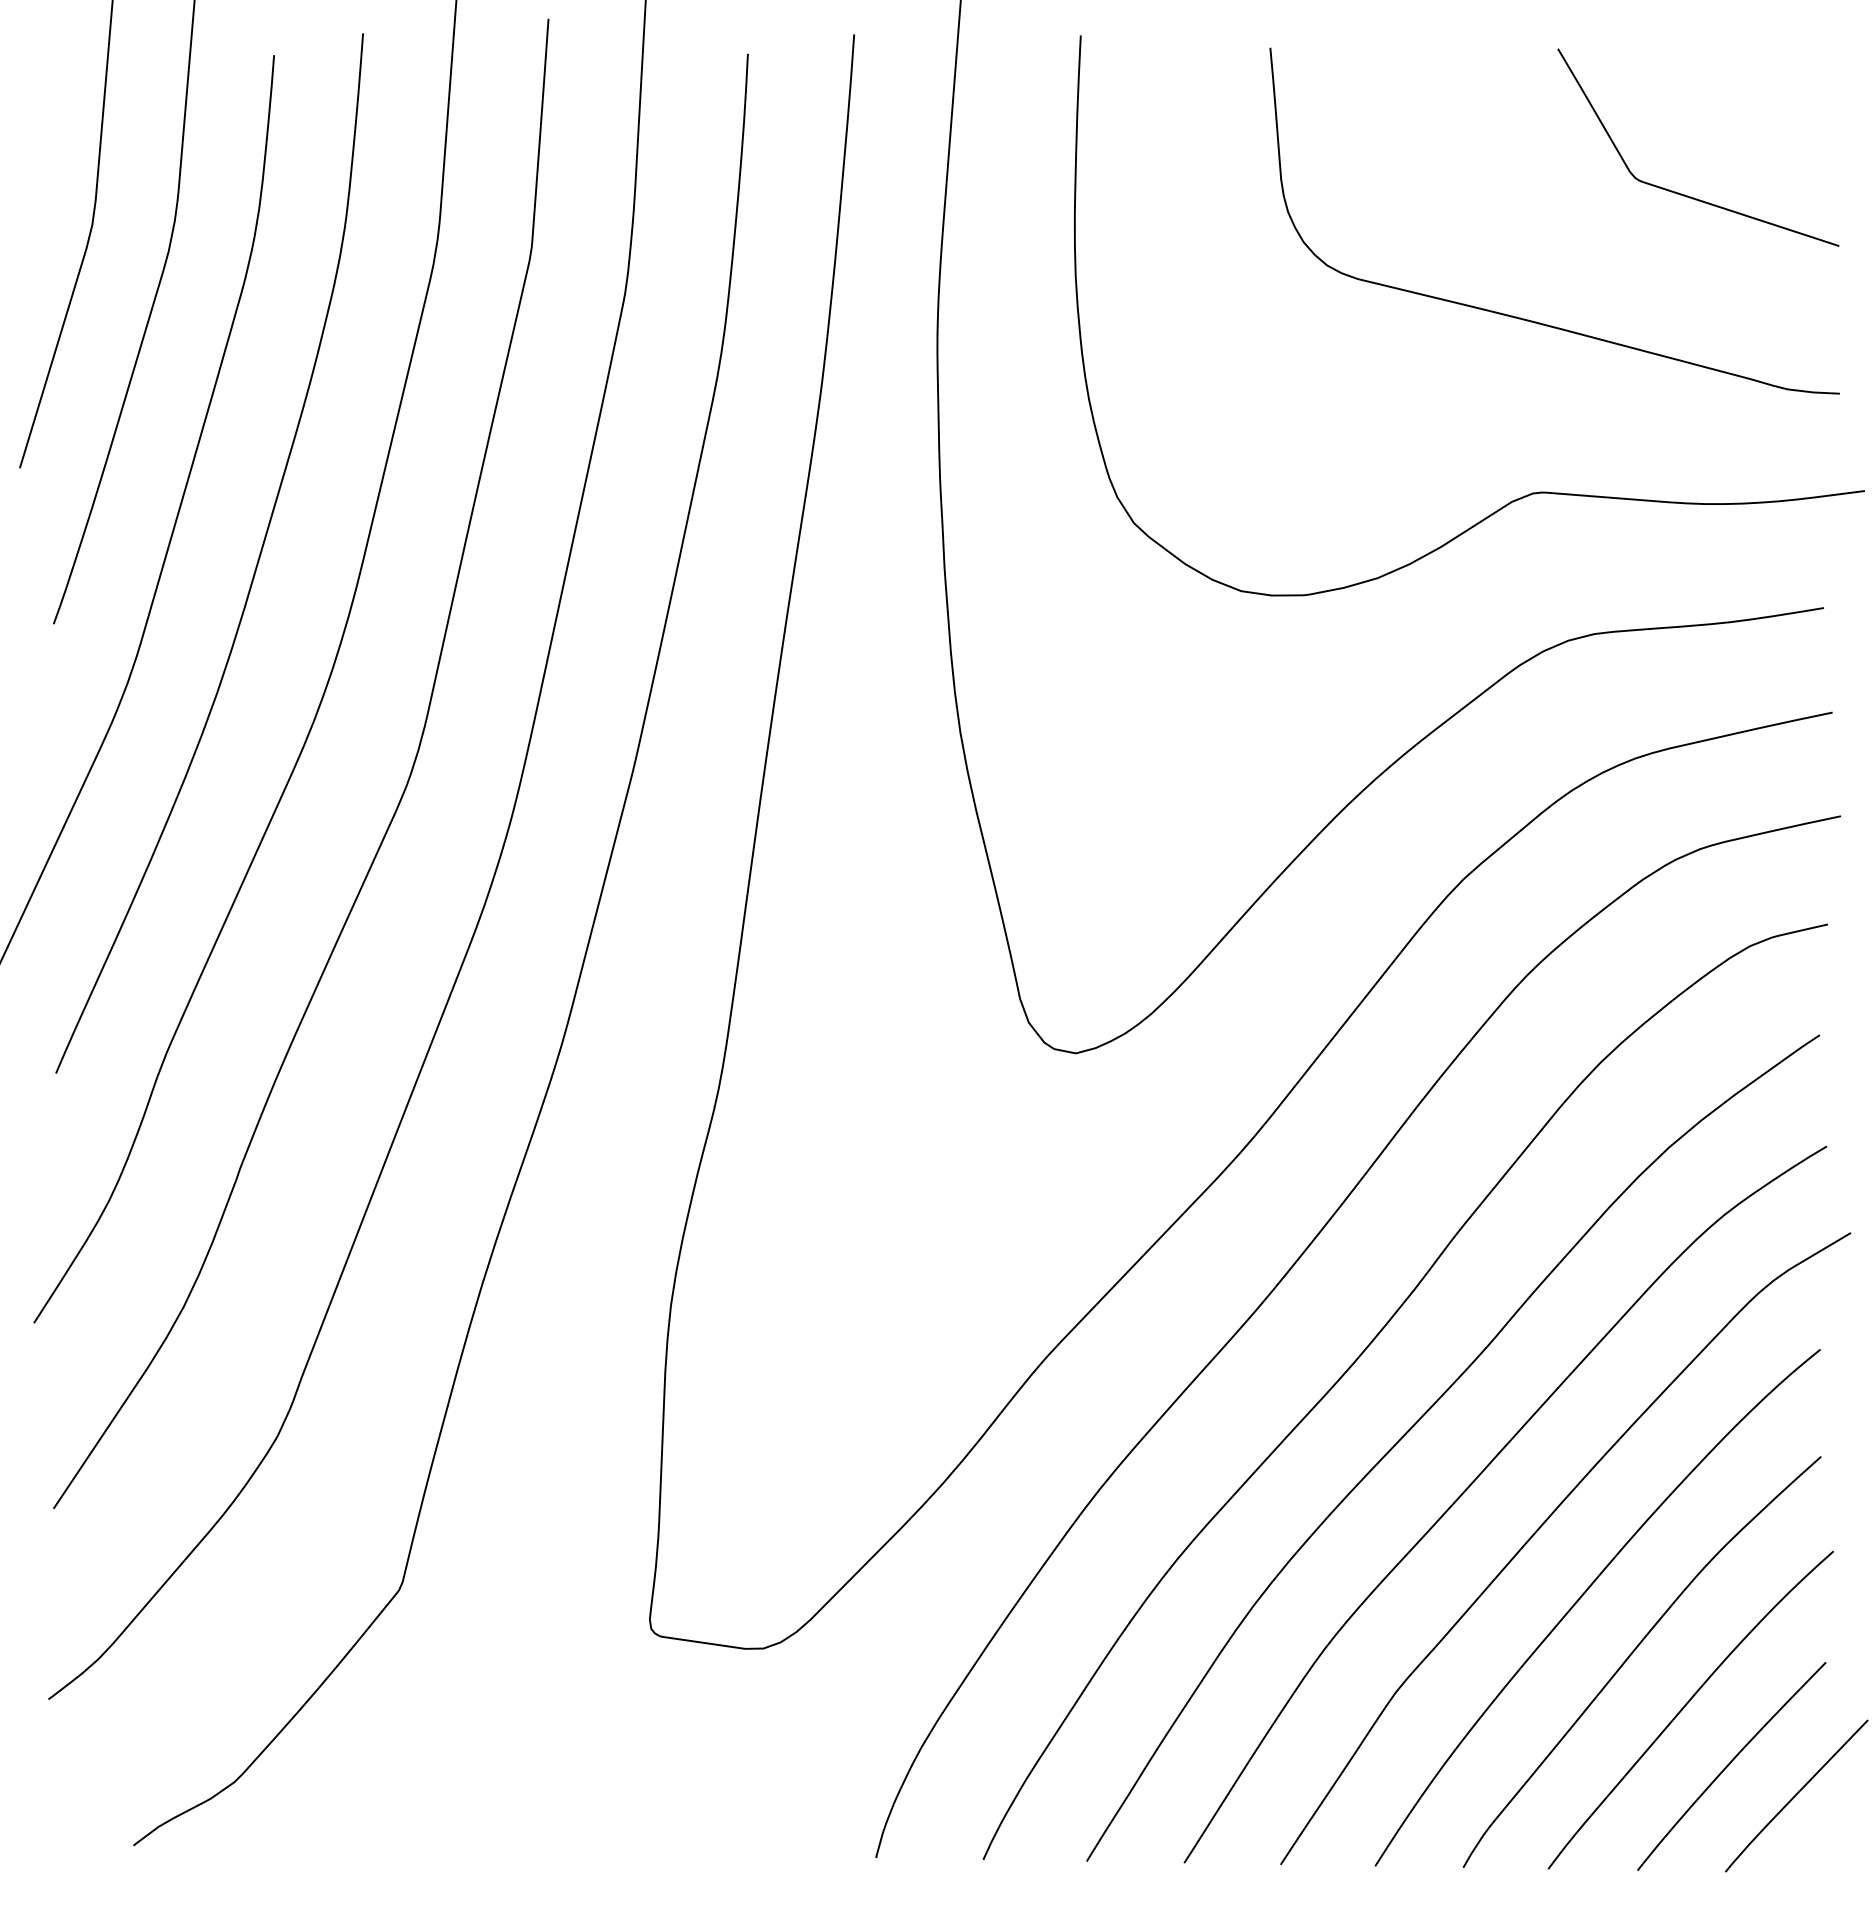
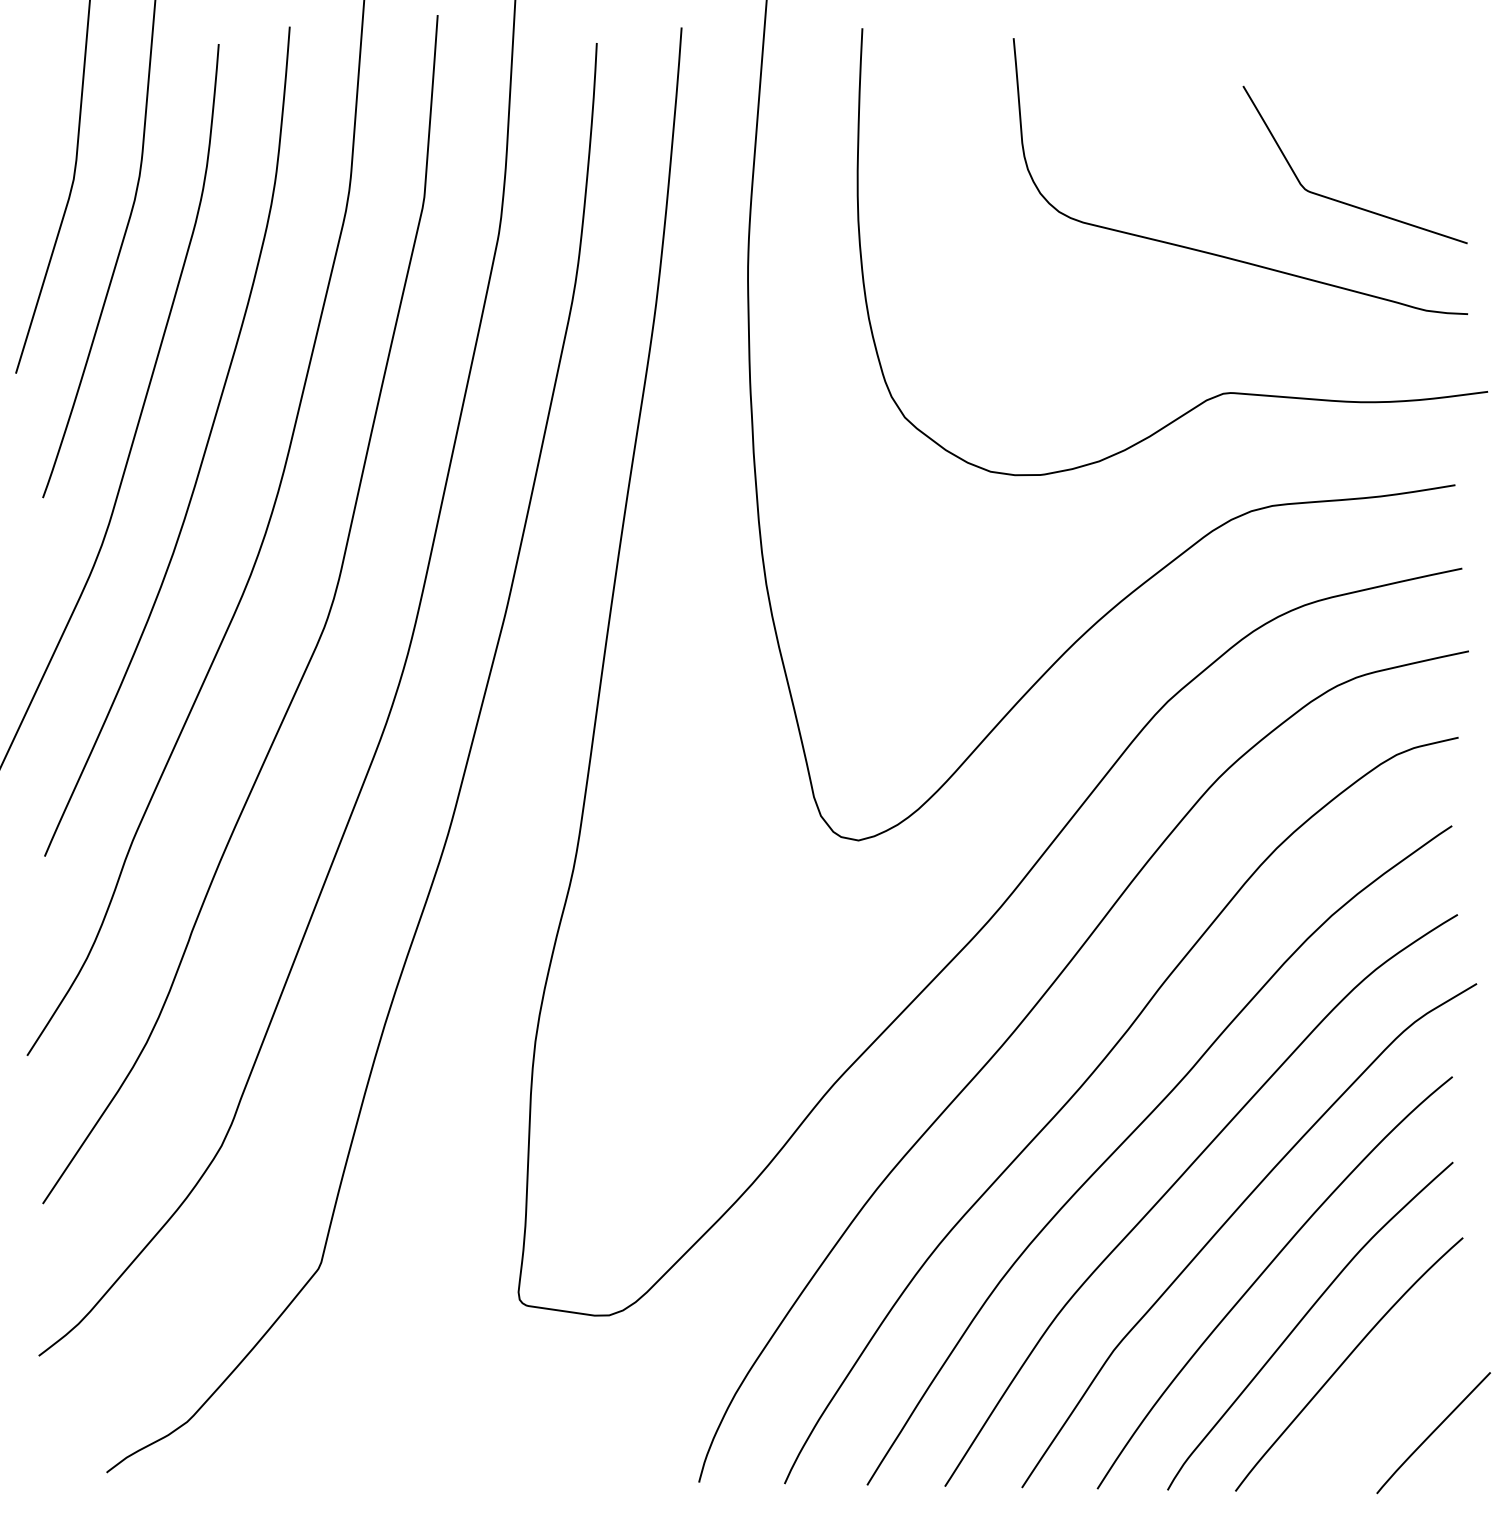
curve: (1681, 193) -> (1341, 201), moved
curve: (1730, 1764) -> (1380, 1407), removed

